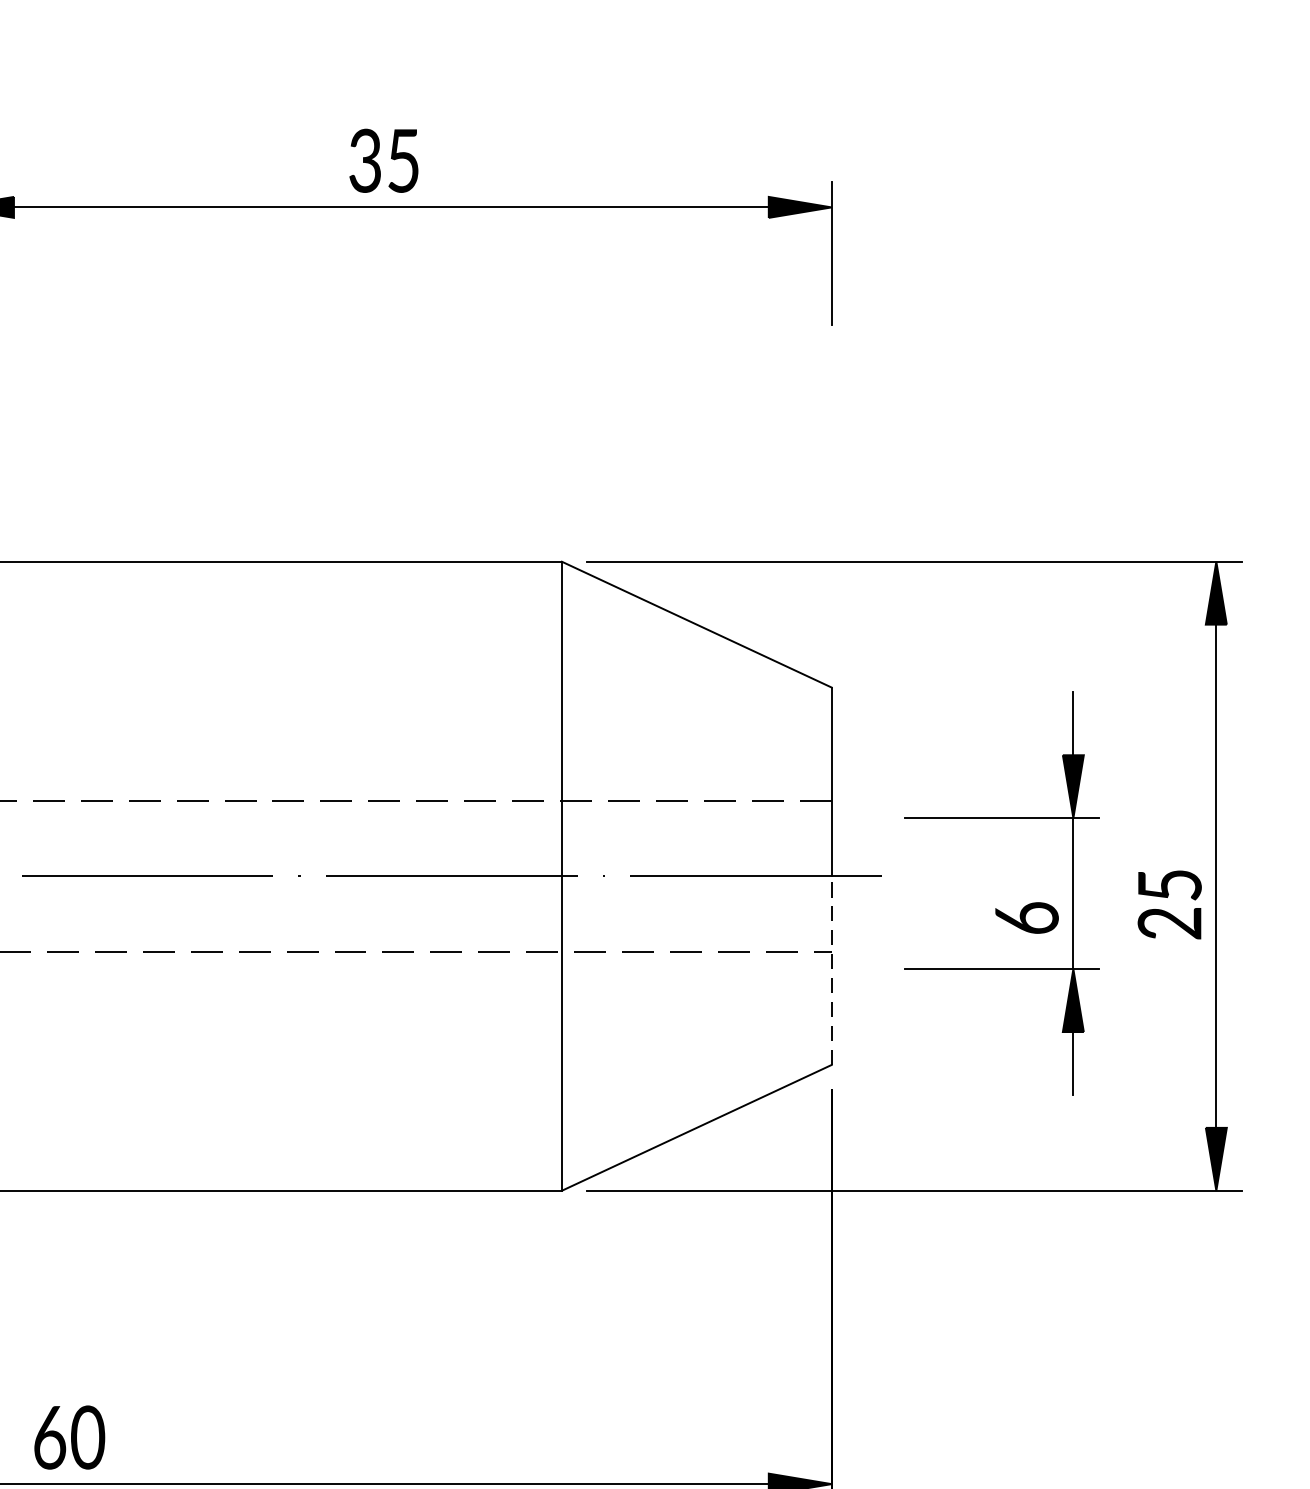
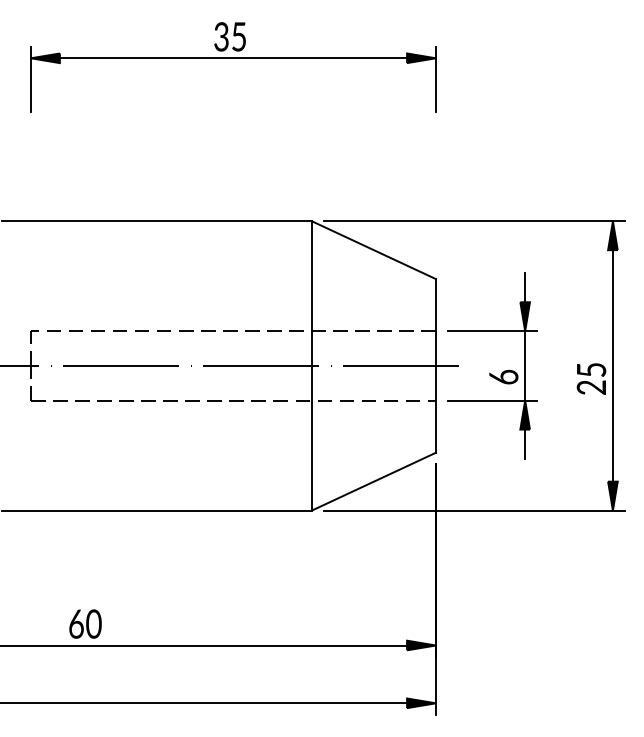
part: (995, 907) -> (489, 372), moved
line: (832, 968) -> (436, 408), dashed -> solid

